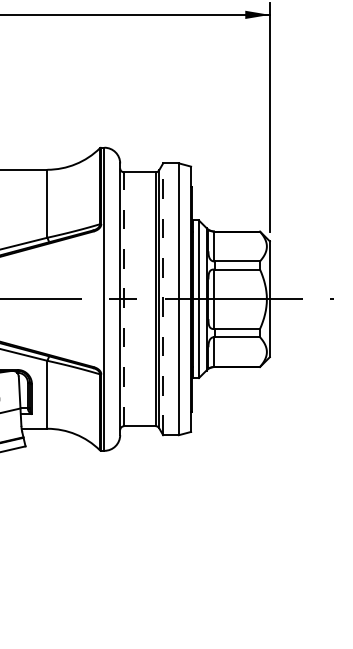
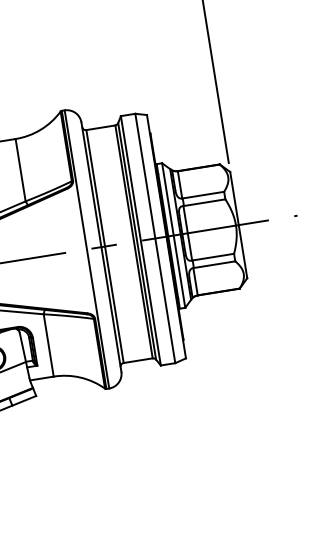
line: (124, 299) -> (105, 246), dashed -> solid
line: (163, 299) -> (141, 240), dashed -> solid

